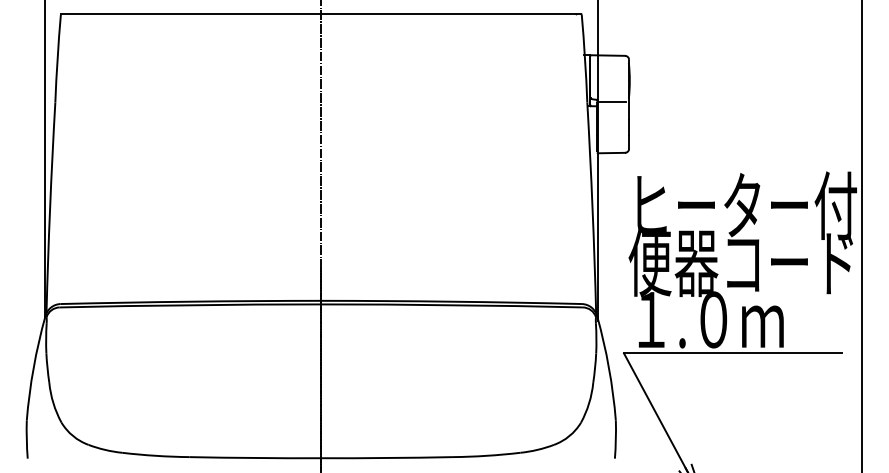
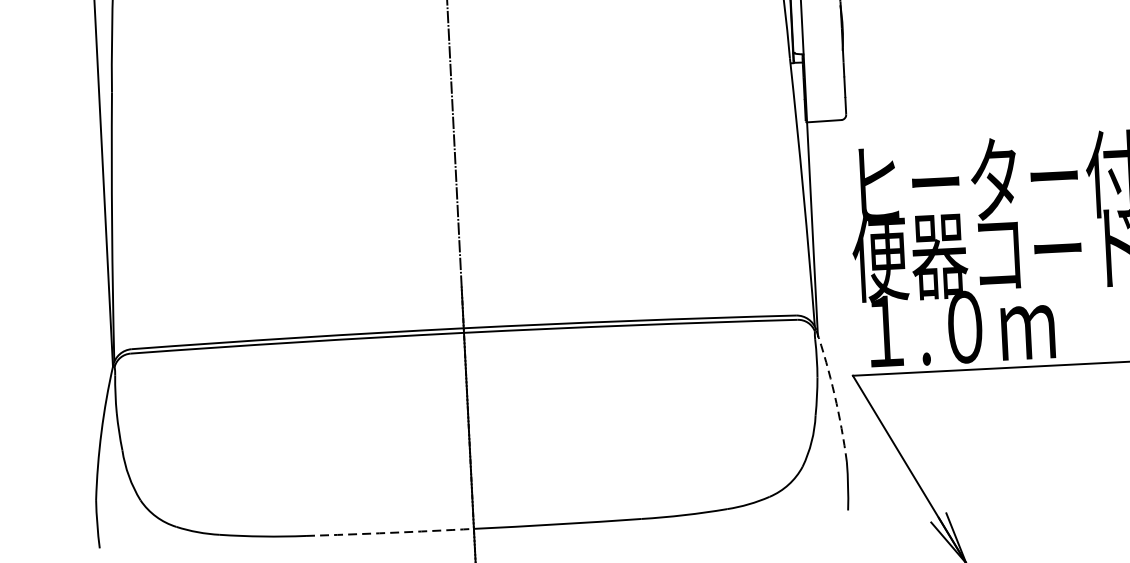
line: (613, 102) -> (823, 56), removed
arc: (608, 367) -> (834, 394), solid -> dashed
arc: (255, 458) -> (390, 533), solid -> dashed

